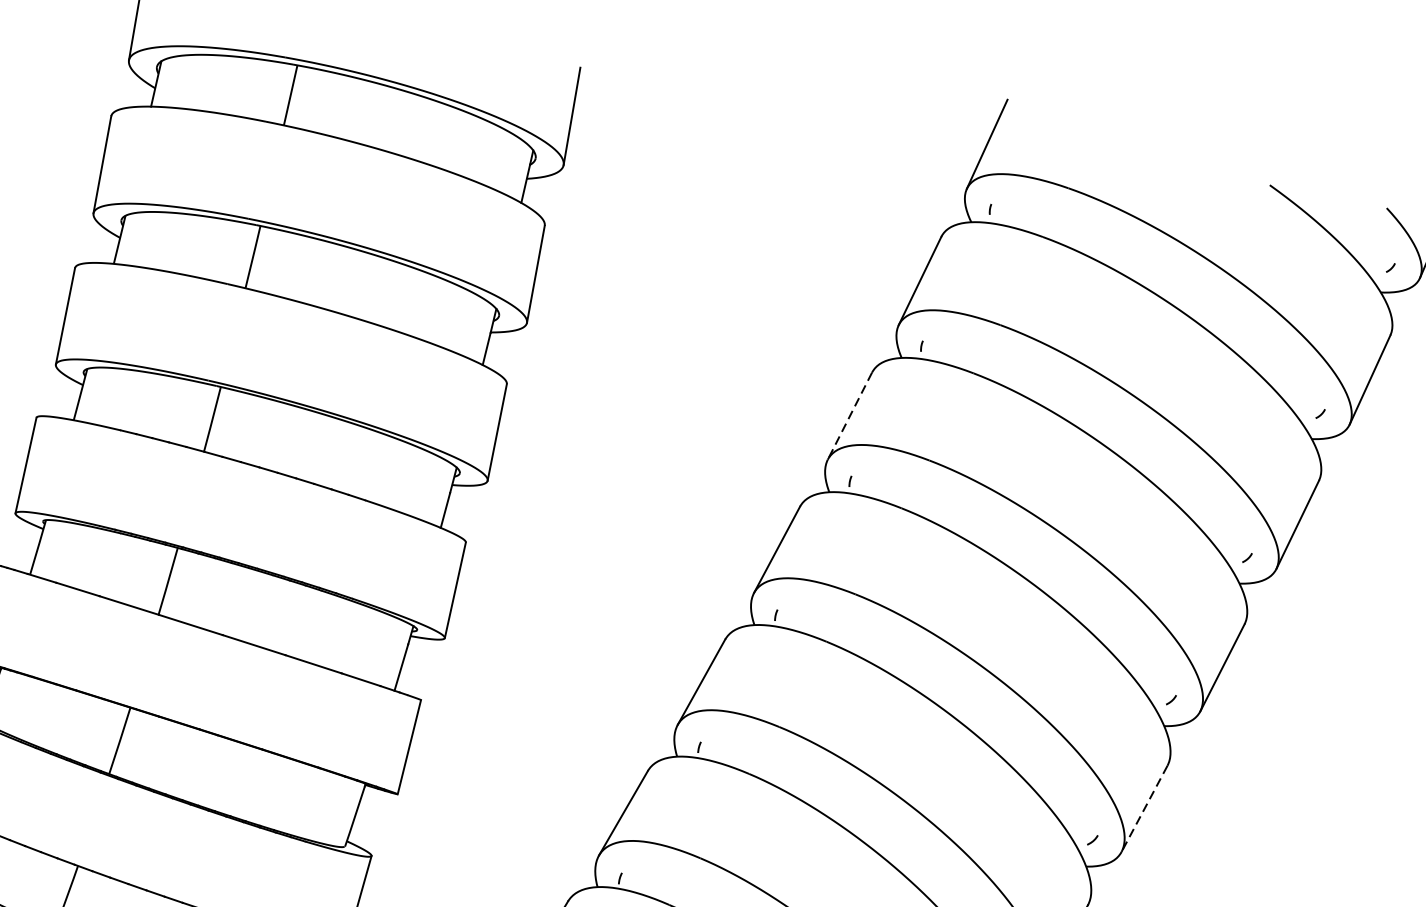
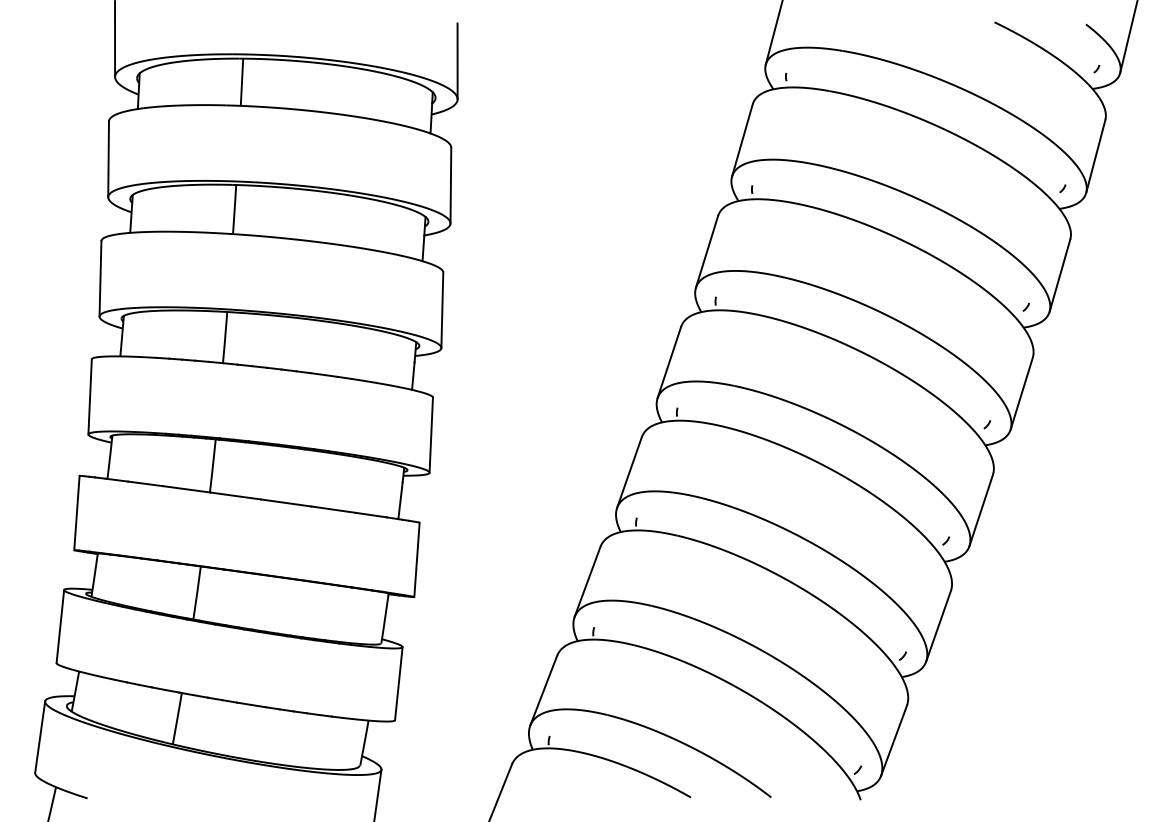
line: (850, 415) -> (707, 251), dashed -> solid
line: (1144, 808) -> (981, 510), dashed -> solid

